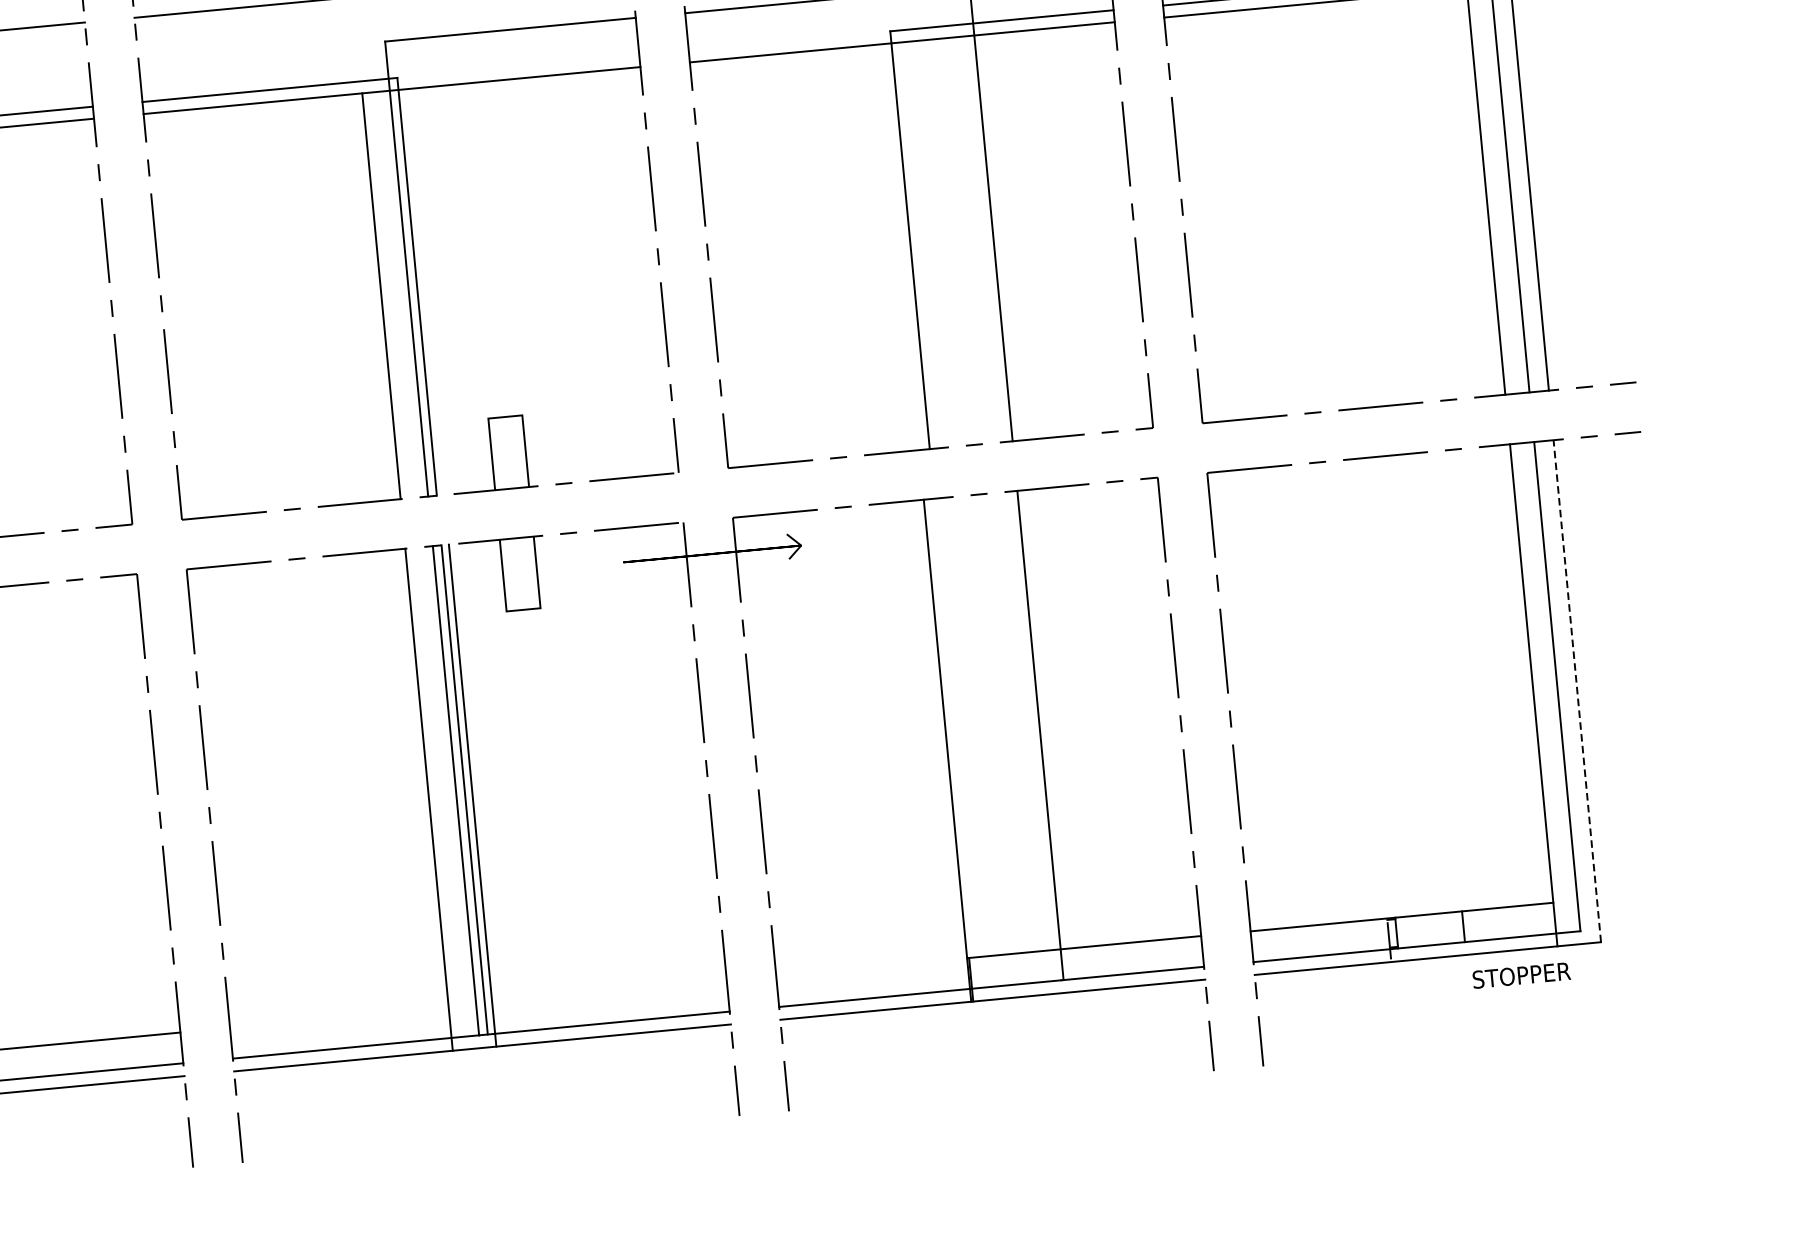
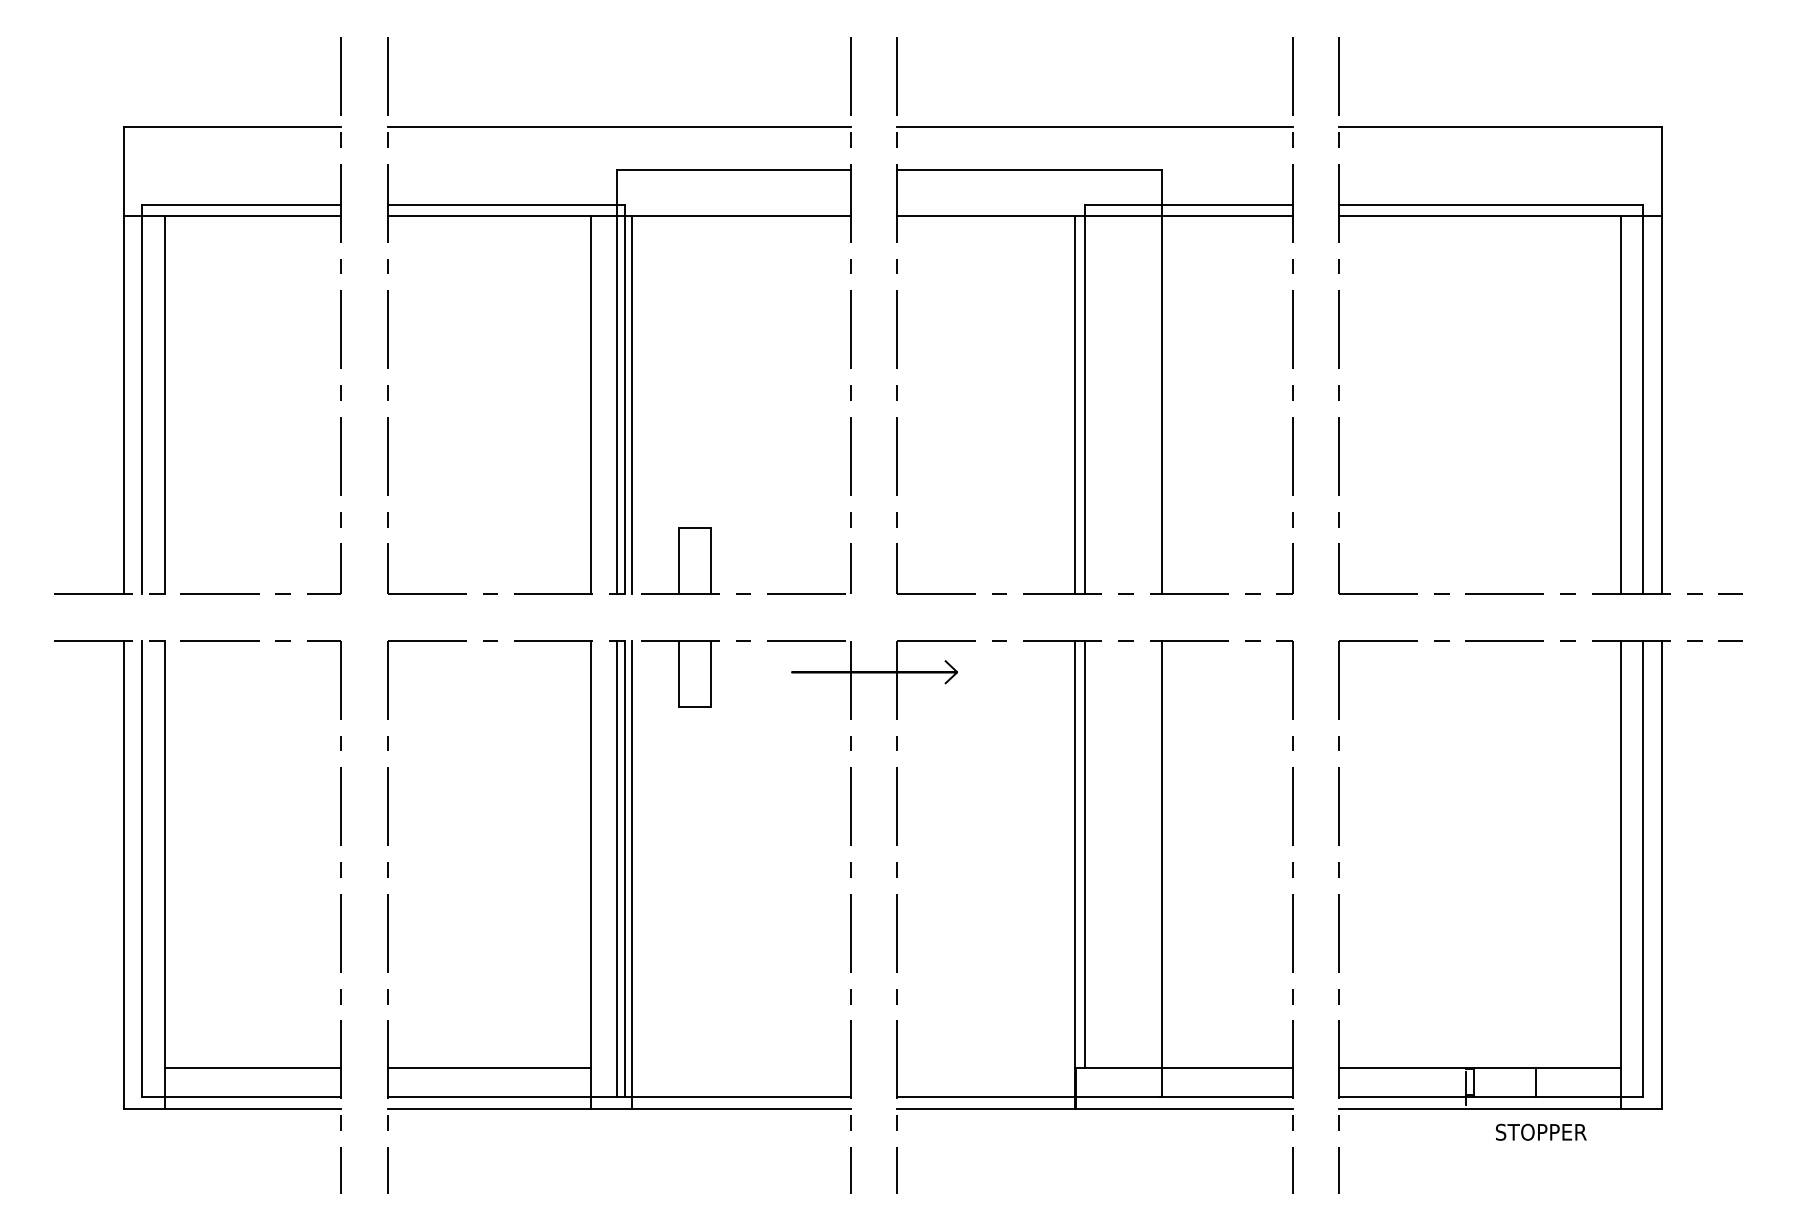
line: (899, 247) -> (1074, 405), added
line: (425, 292) -> (632, 405), added
line: (1577, 691) -> (1661, 874), dashed -> solid
line: (956, 727) -> (1084, 853), added
text: (1521, 974) -> (1541, 1131), moved
line: (339, 1017) -> (489, 1067), added

